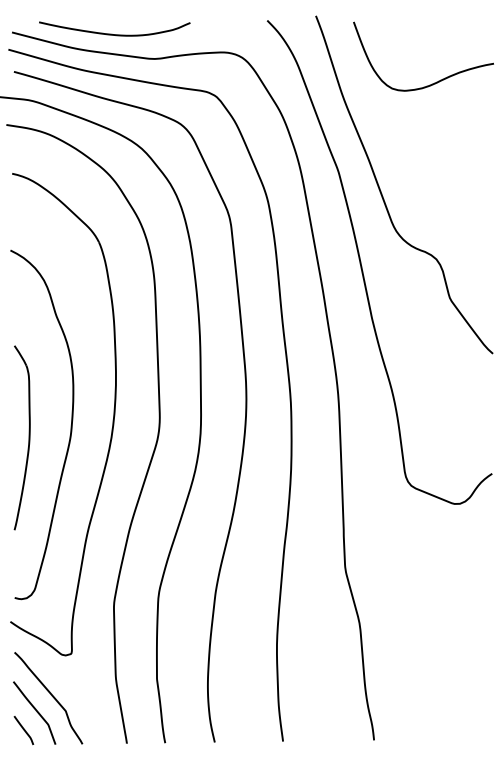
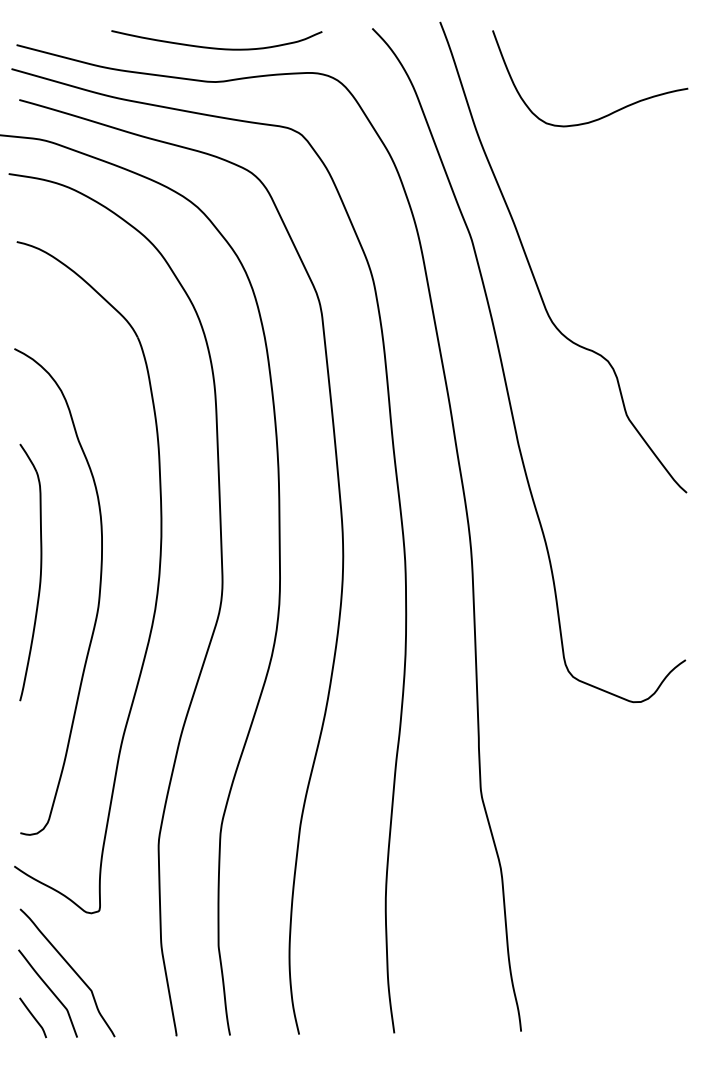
curve: (112, 33) -> (213, 46), moved
part: (28, 437) -> (39, 571), moved

